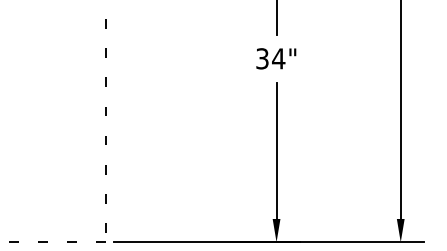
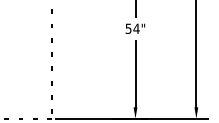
text: (262, 58) -> (128, 28), 34" -> 54"

